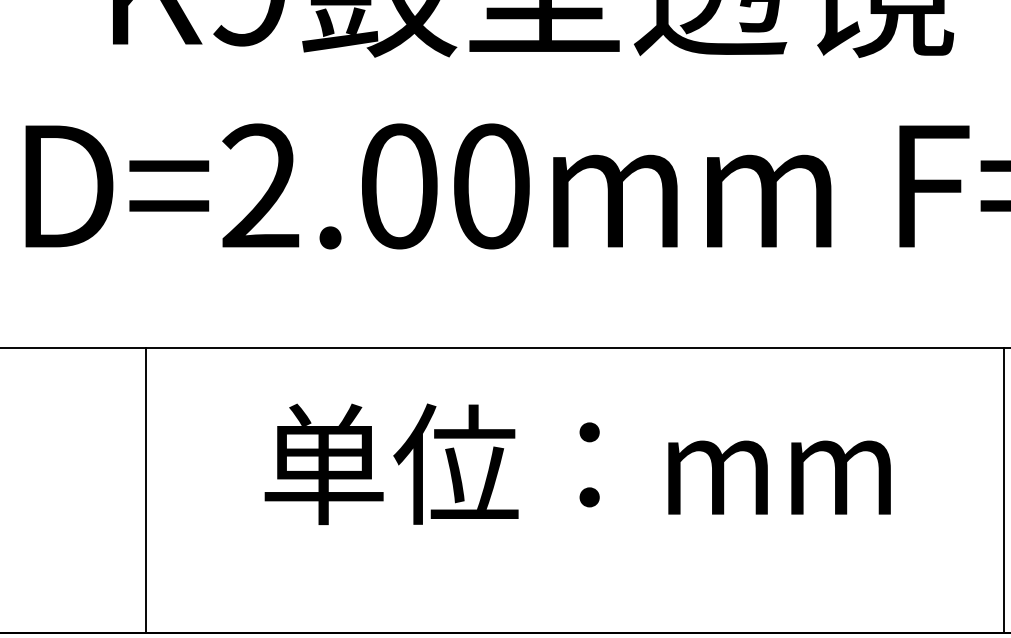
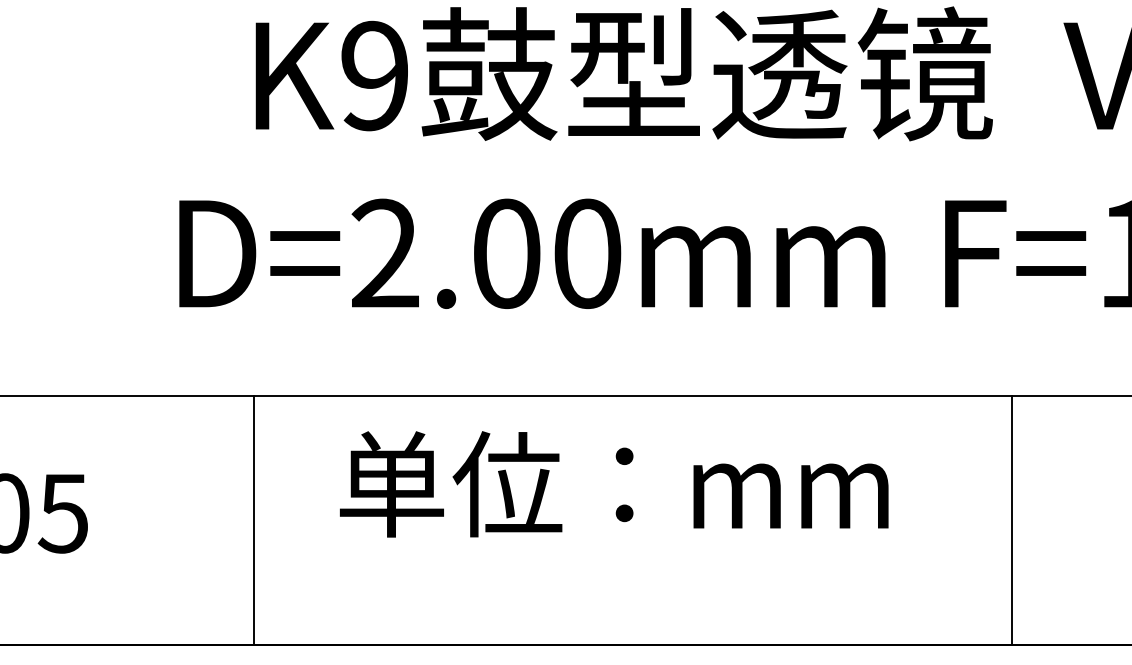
text: (578, 464) -> (614, 484), moved
line: (145, 489) -> (254, 519), moved
line: (1003, 489) -> (1011, 519), moved

